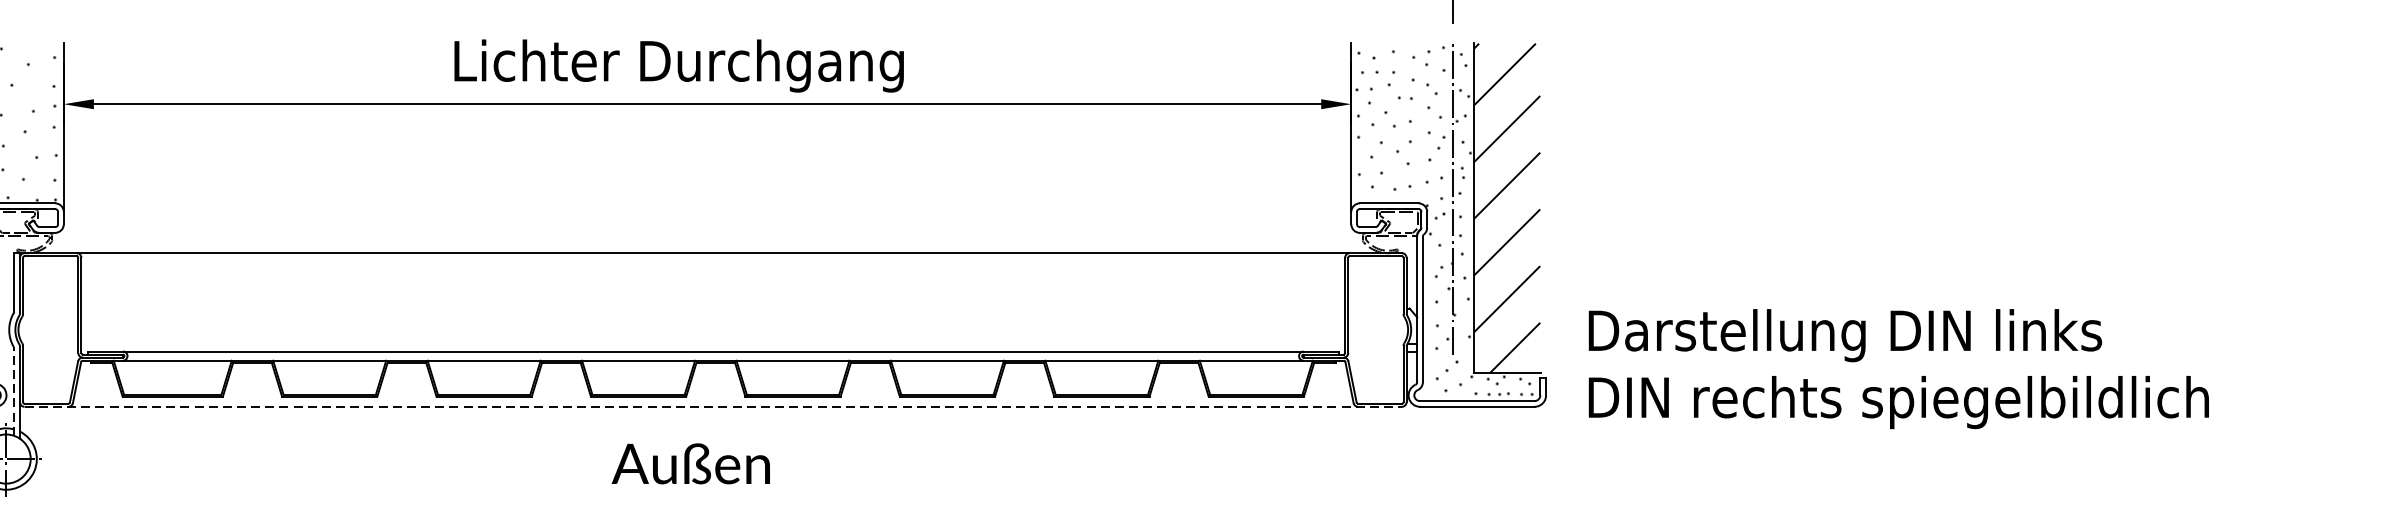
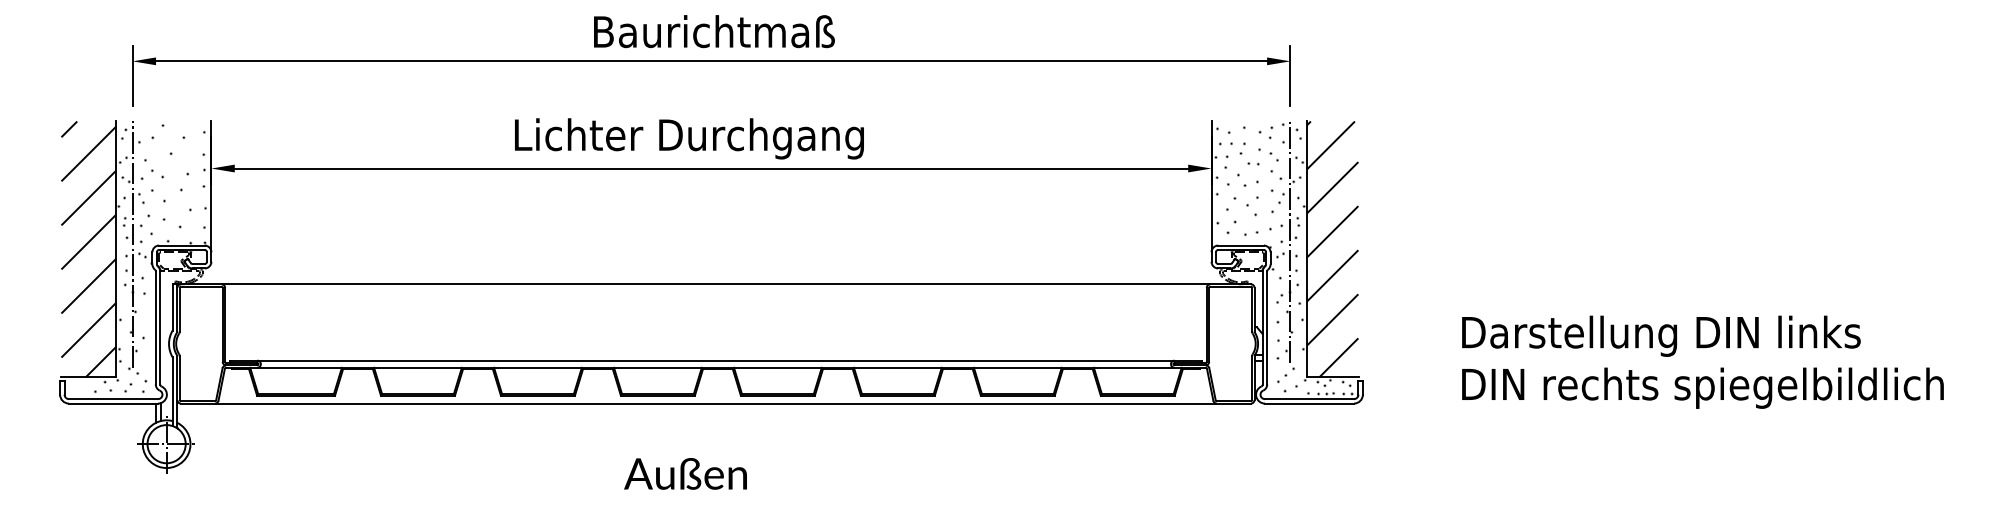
text: (1898, 368) -> (1702, 361), moved
line: (13, 391) -> (172, 391), dashed -> solid
line: (712, 406) -> (715, 403), dashed -> solid
text: (690, 463) -> (685, 473), moved

